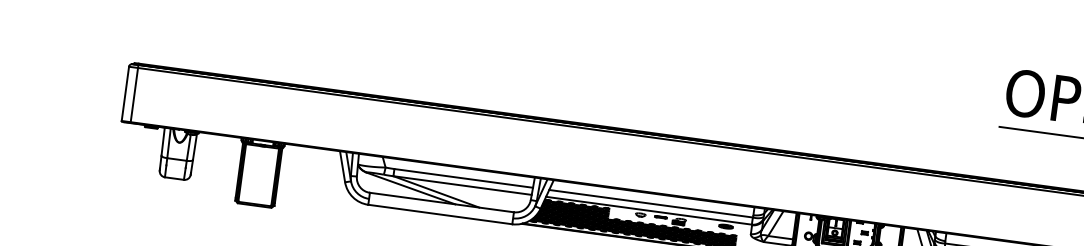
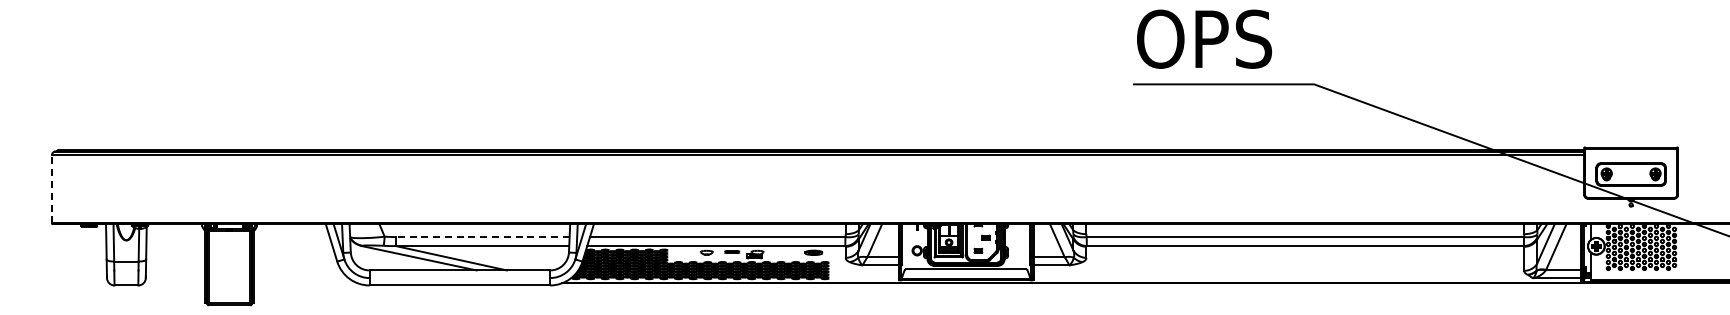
line: (134, 92) -> (63, 186), removed
line: (125, 94) -> (51, 189), solid -> dashed
line: (463, 178) -> (482, 237), solid -> dashed

